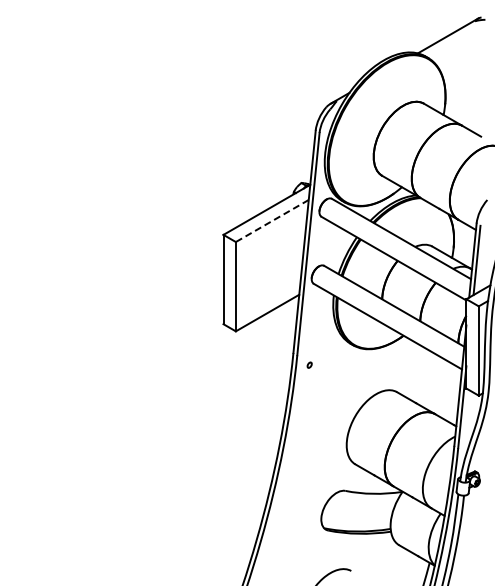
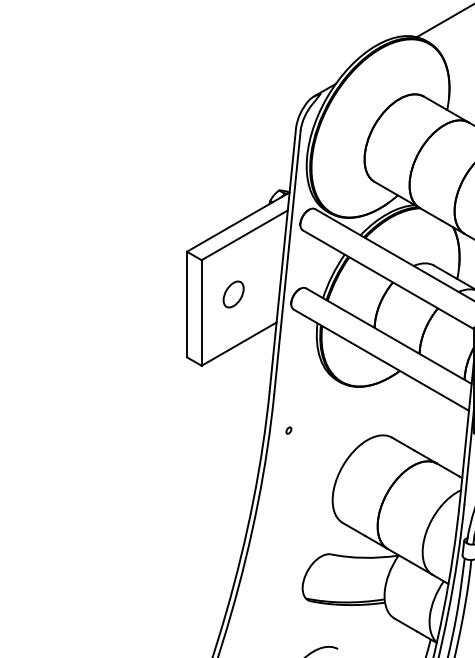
line: (271, 221) -> (243, 235), dashed -> solid
part: (262, 270) -> (233, 293), added
part: (309, 364) -> (288, 429), moved

